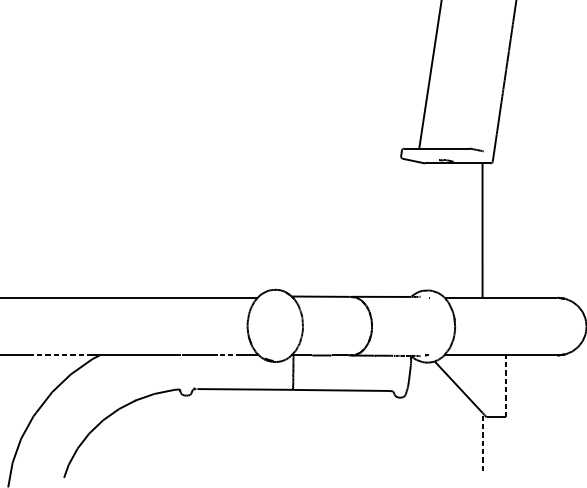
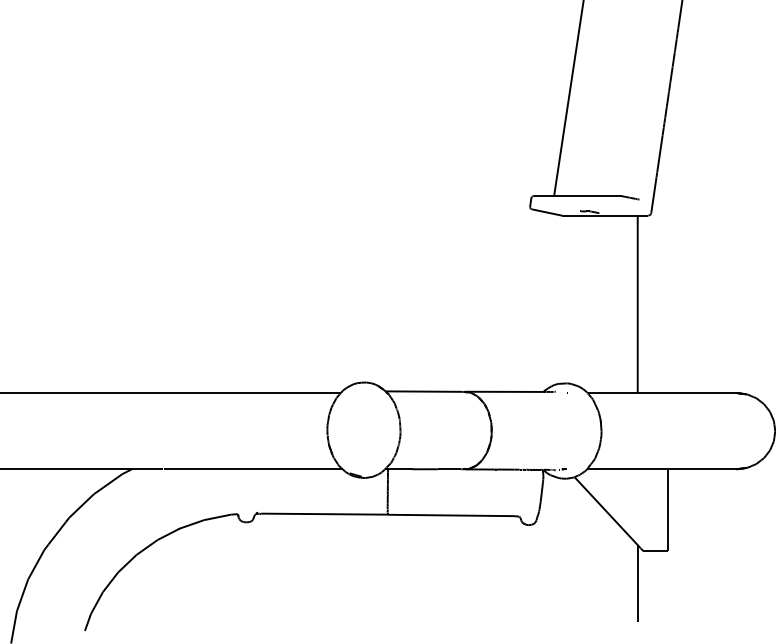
line: (59, 355) -> (79, 469), dashed -> solid
line: (229, 355) -> (303, 469), dashed -> solid
line: (505, 386) -> (668, 510), dashed -> solid
line: (482, 441) -> (637, 582), dashed -> solid

